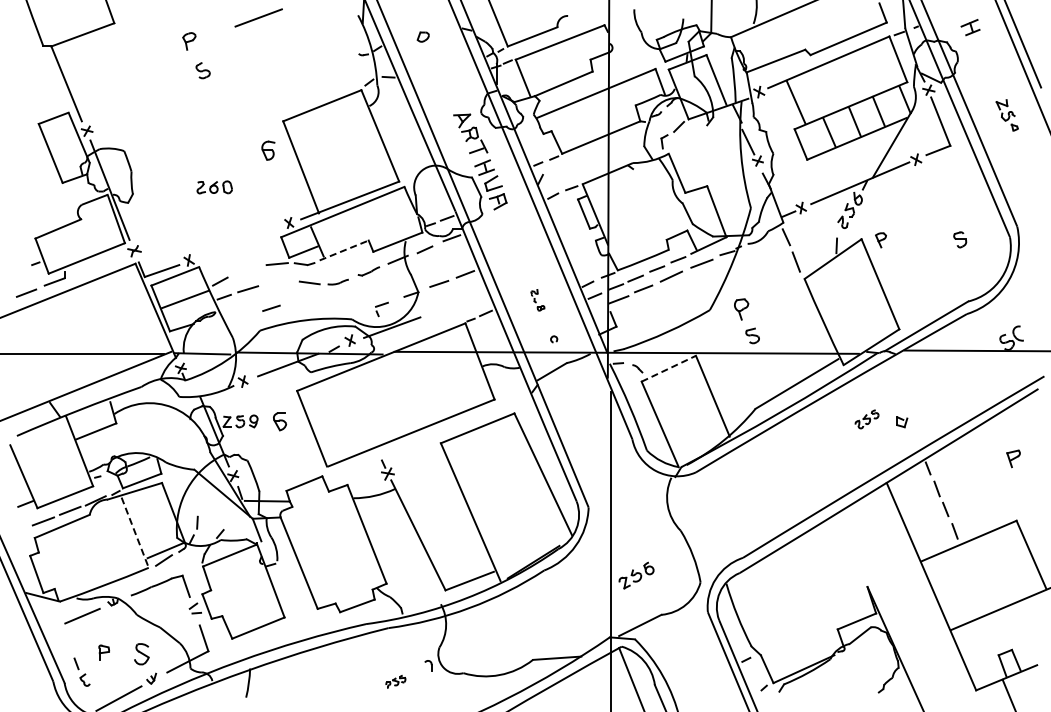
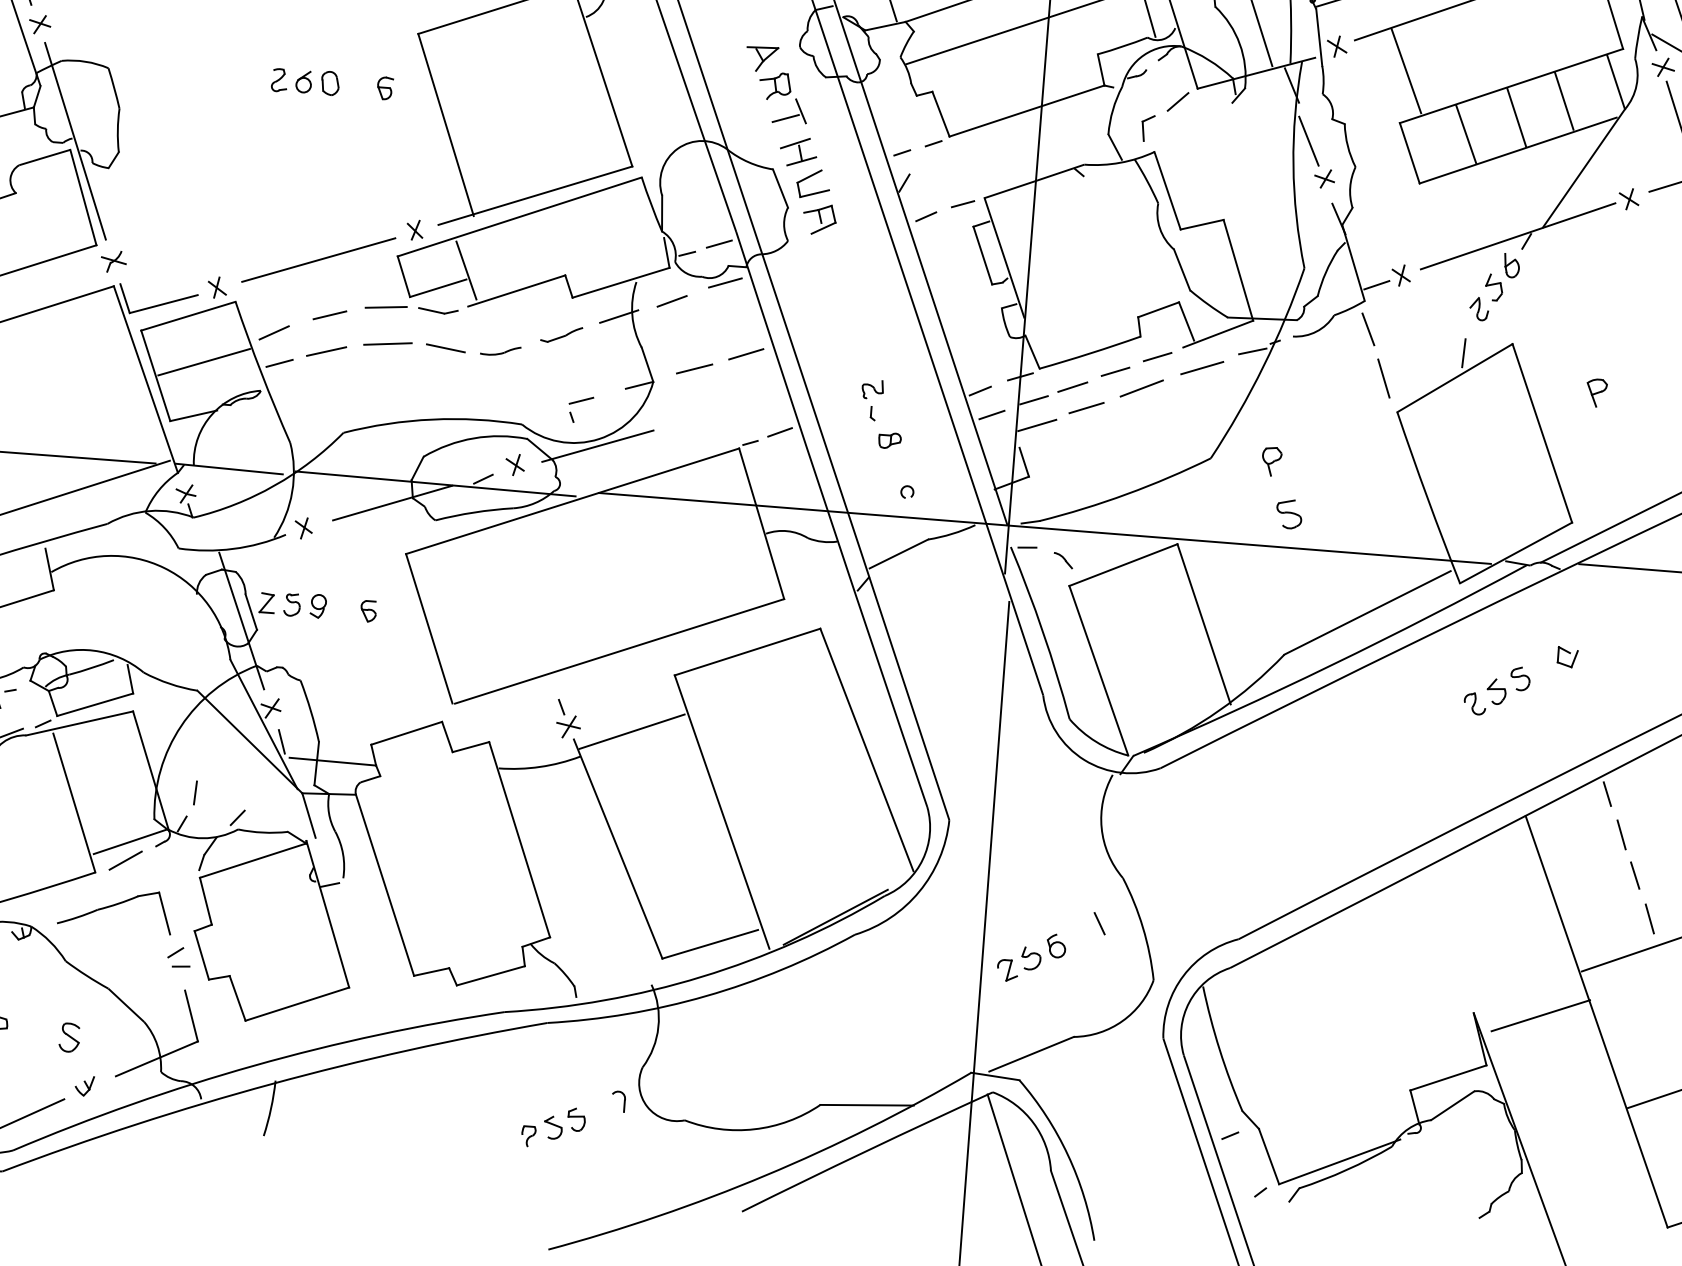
part: (267, 150) -> (383, 87), size x0.62
part: (214, 187) -> (305, 81), moved
part: (880, 240) -> (1595, 393), moved
line: (240, 241) -> (318, 258), added
line: (344, 250) -> (517, 291), dashed -> solid
line: (279, 282) -> (387, 343), added
part: (537, 300) -> (880, 414), size x1.67
line: (271, 307) -> (330, 313), moved
part: (741, 309) -> (1271, 461), size x0.71
line: (669, 368) -> (1124, 564), dashed -> solid
part: (866, 419) -> (1495, 691), size x1.43
part: (279, 422) -> (367, 612), size x0.62
part: (902, 422) -> (1568, 657), moved
line: (420, 474) -> (631, 732), added
line: (135, 532) -> (74, 802), dashed -> solid
line: (670, 554) -> (1099, 922), added
line: (902, 585) -> (1541, 1015), added
part: (141, 654) -> (68, 1037), size x0.71
part: (395, 681) -> (553, 1126), size x1.67

